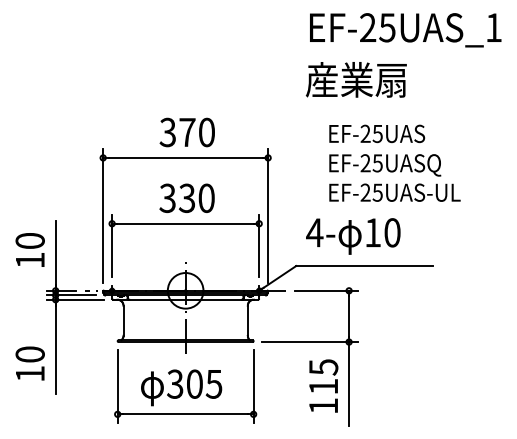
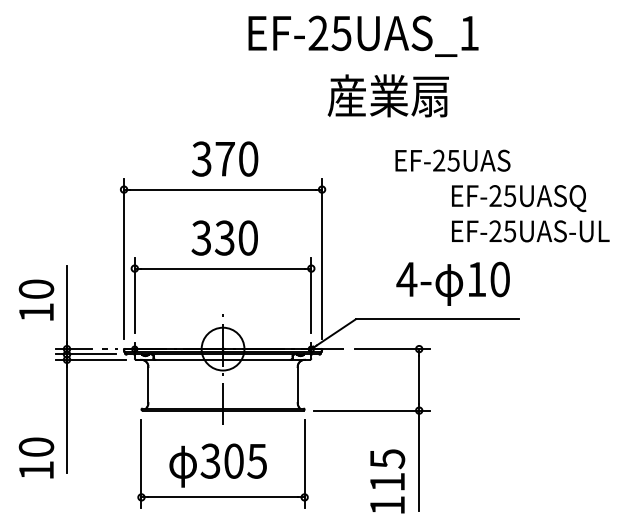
text: (405, 30) -> (363, 36), moved
text: (355, 79) -> (387, 95), moved
text: (394, 177) -> (530, 213), moved
text: (353, 236) -> (453, 283), moved
text: (29, 363) -> (35, 457), moved
text: (323, 385) -> (387, 480), moved

